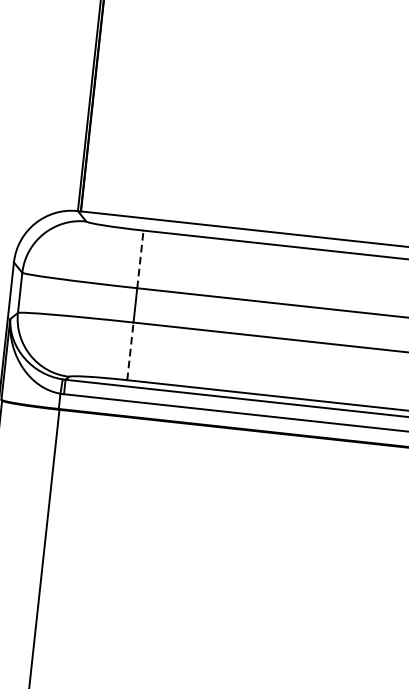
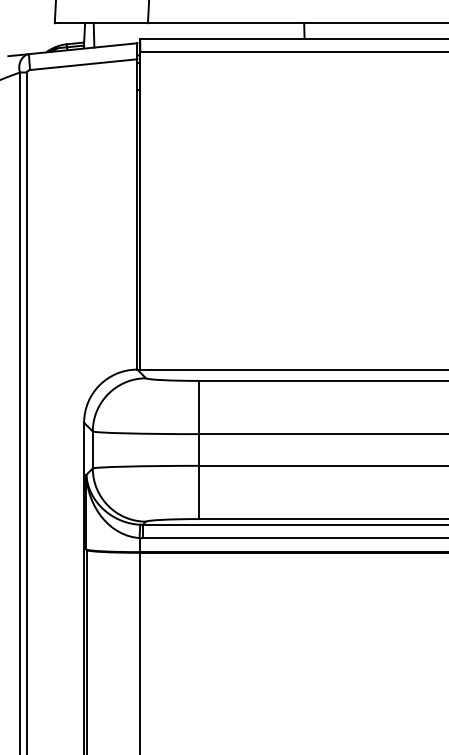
line: (140, 259) -> (199, 407), dashed -> solid
line: (130, 351) -> (199, 492), dashed -> solid

